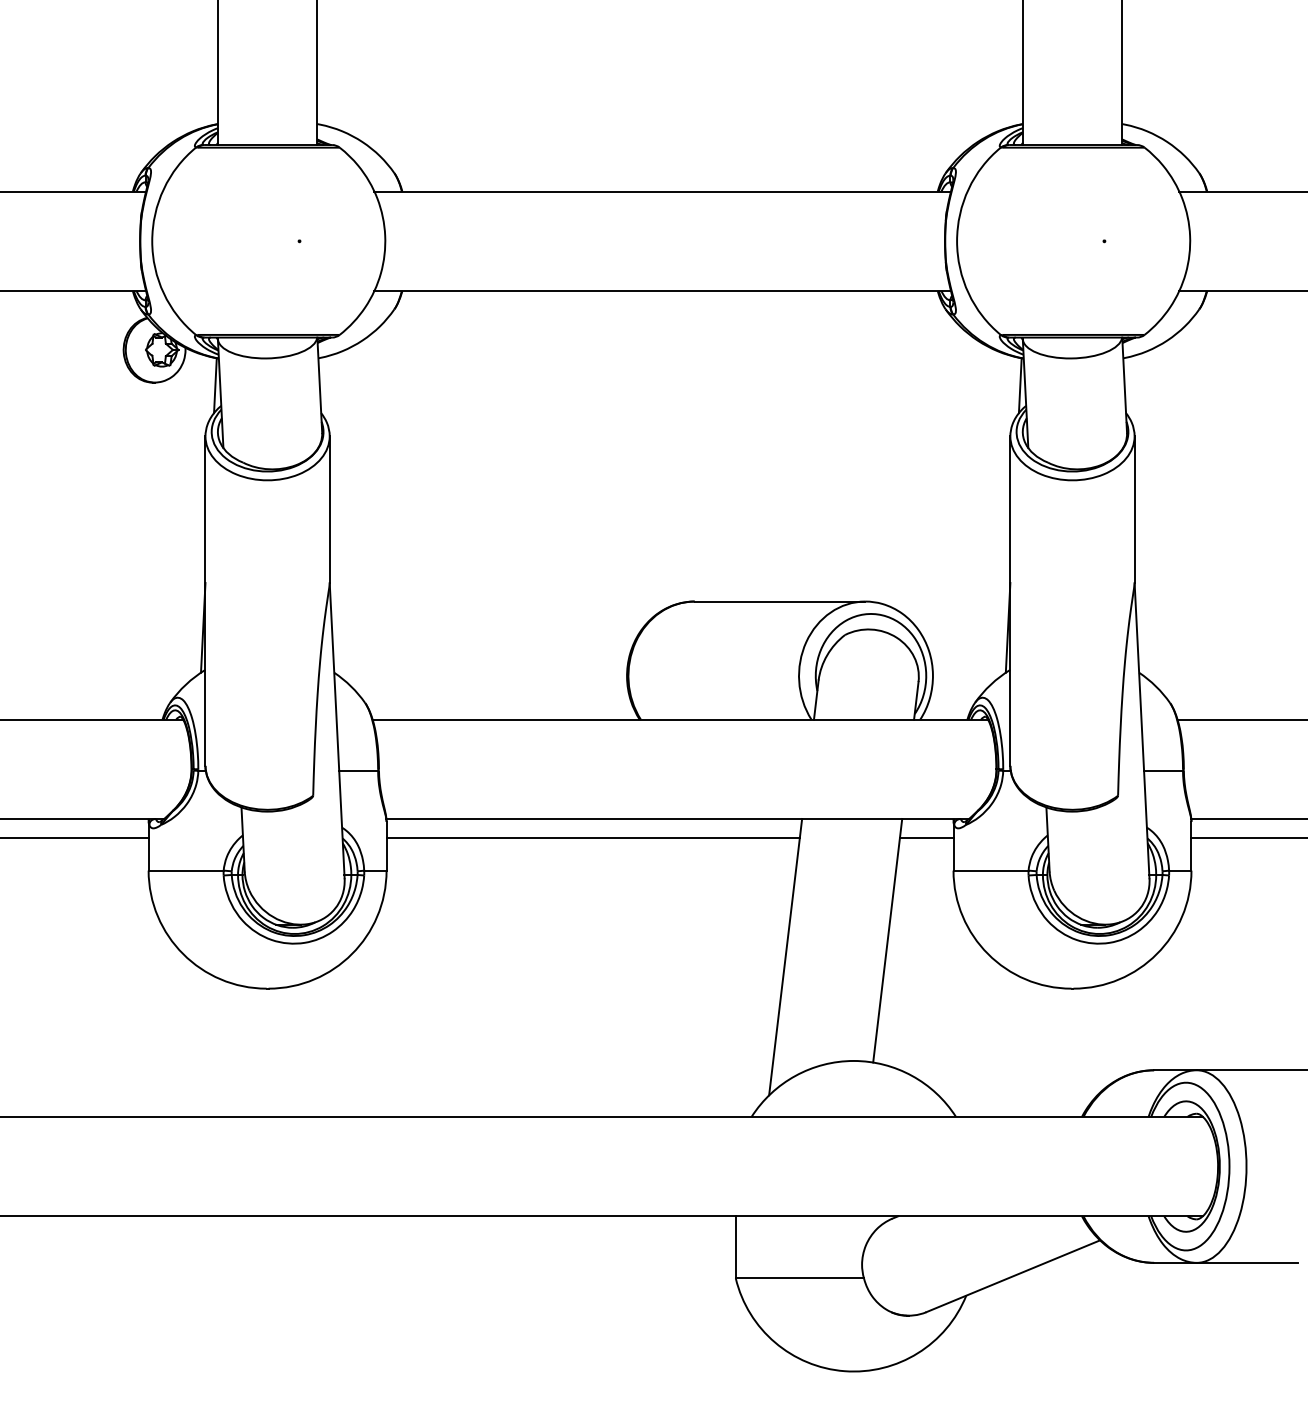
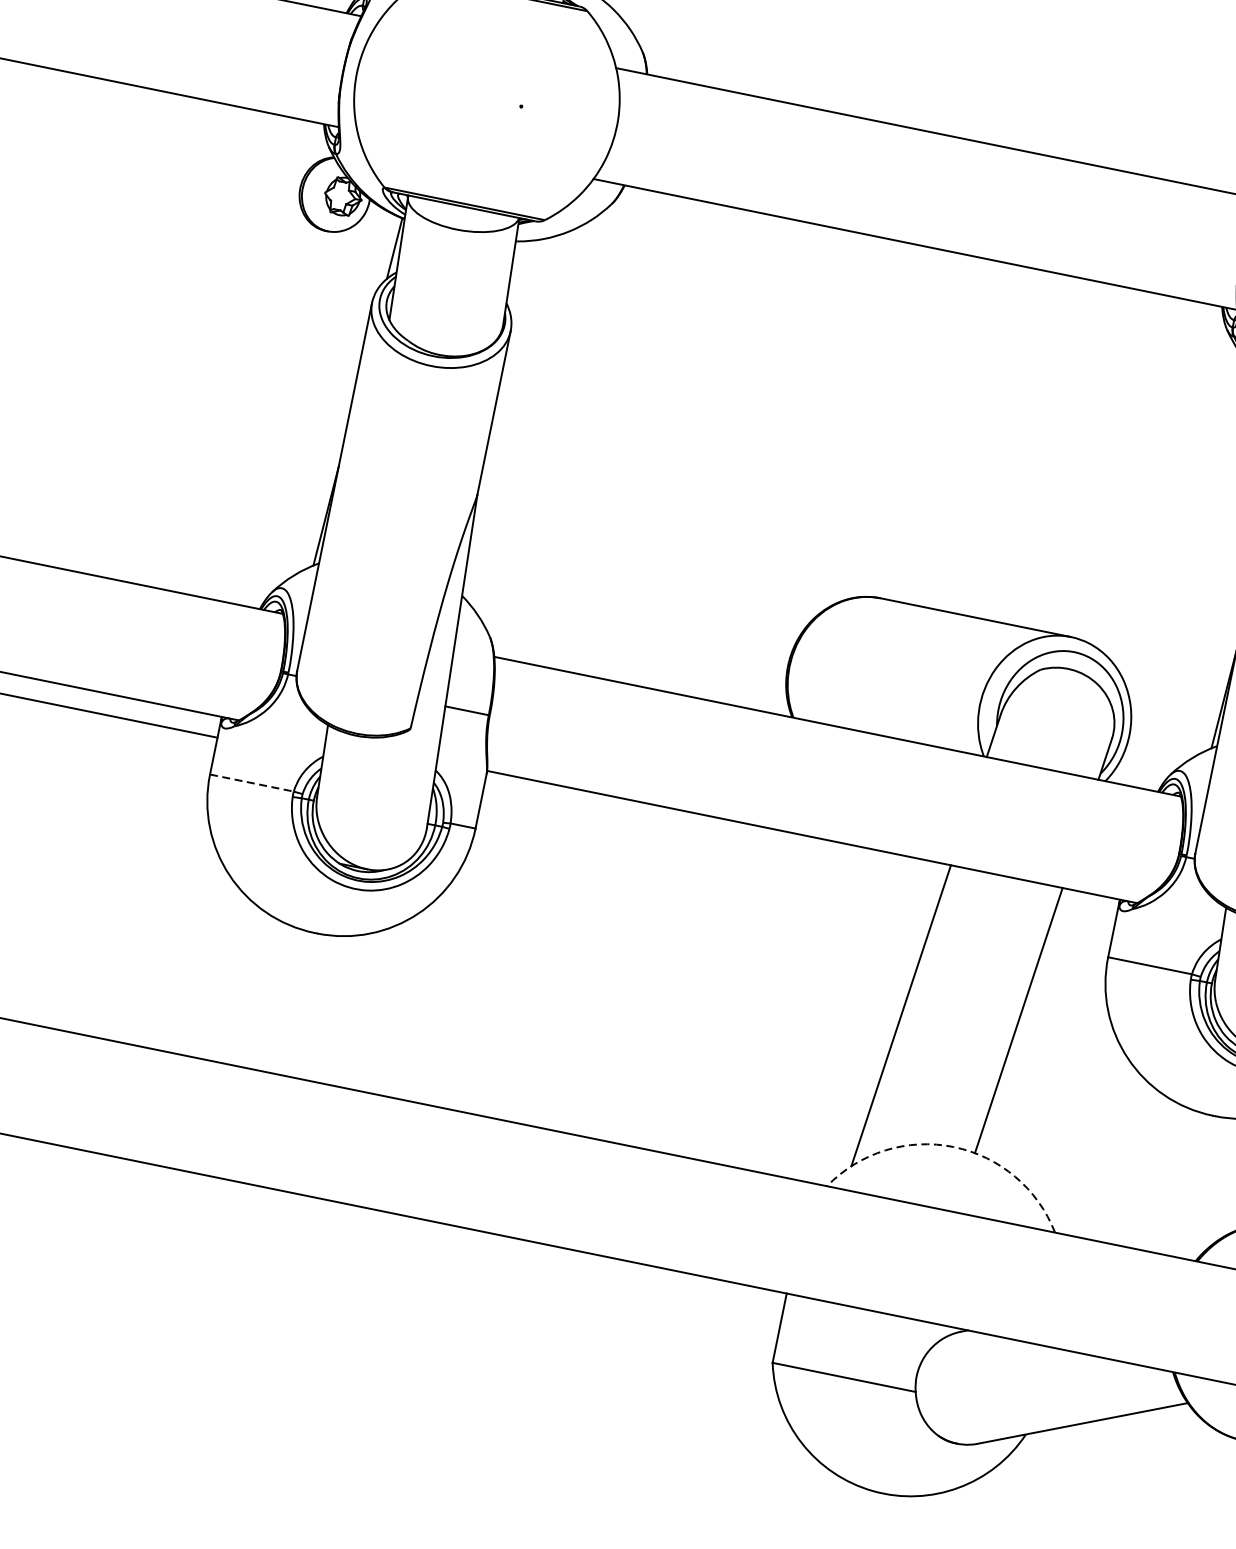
line: (592, 837) -> (712, 838), removed
line: (926, 837) -> (1085, 914), removed
line: (186, 870) -> (252, 782), solid -> dashed
arc: (853, 1060) -> (953, 1146), solid -> dashed

